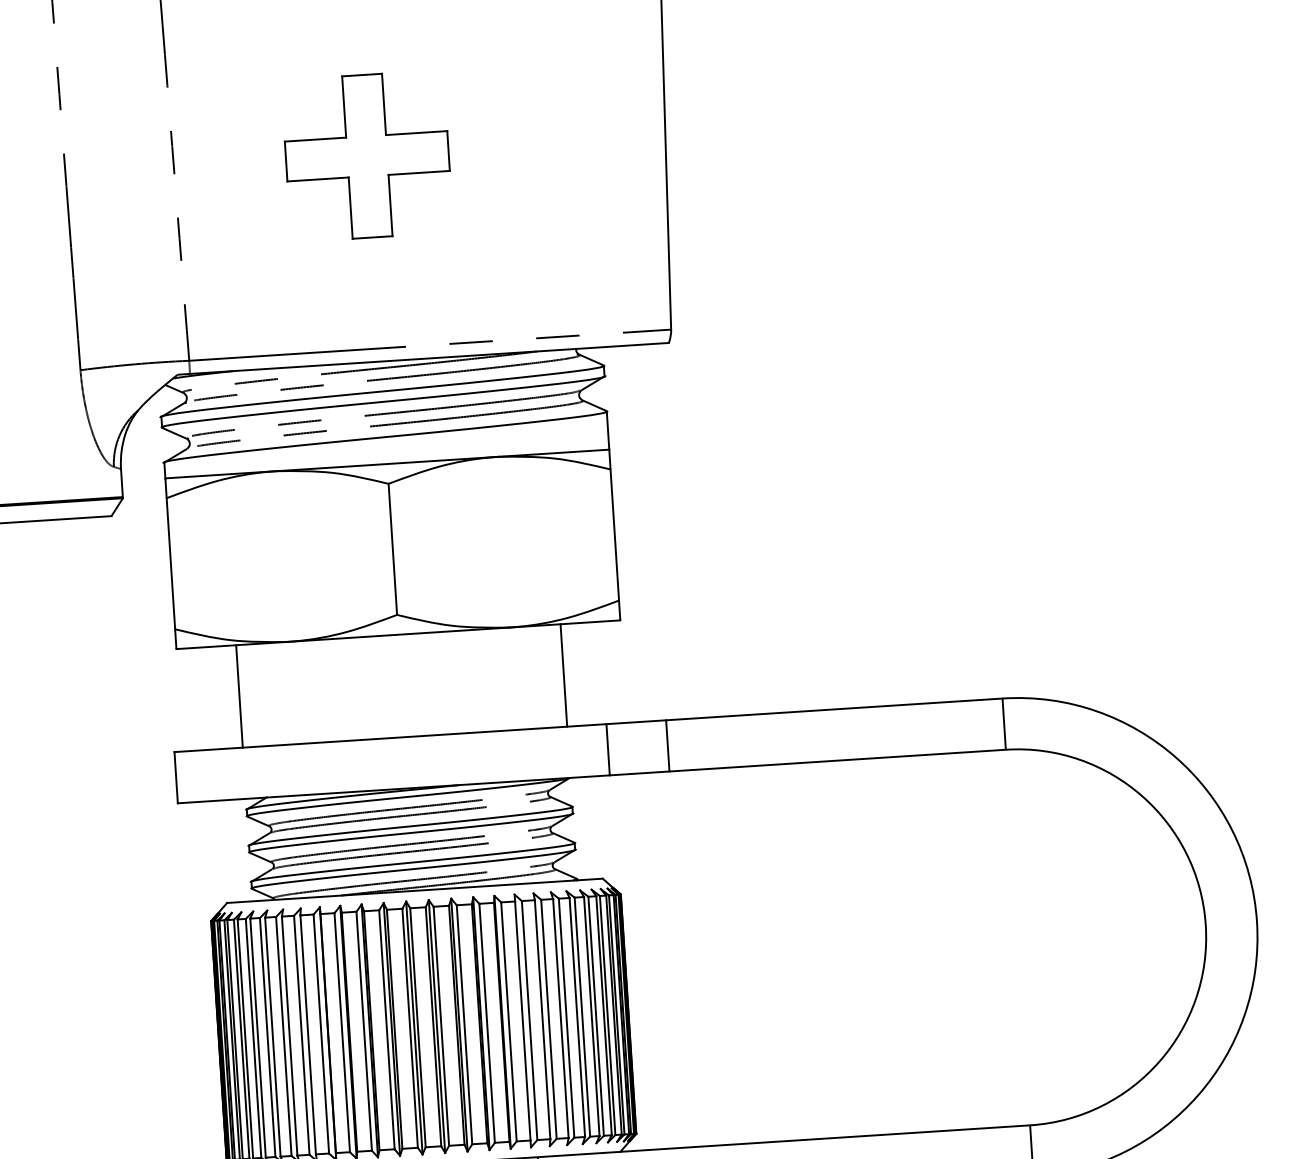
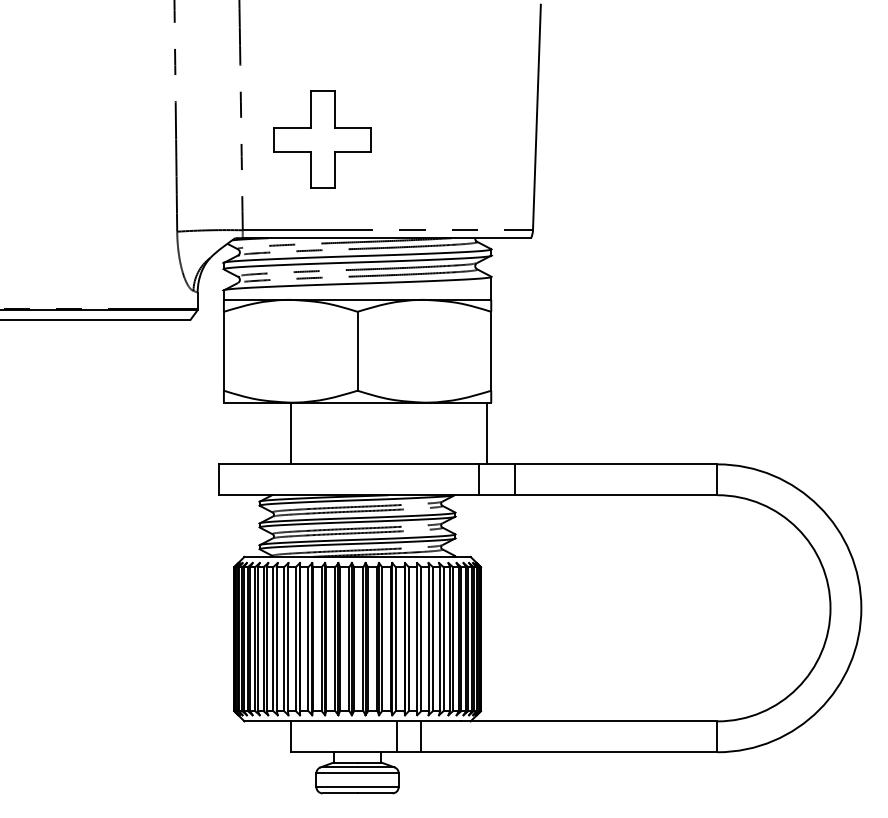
part: (367, 156) -> (322, 139), moved
line: (564, 675) -> (487, 433), moved
line: (238, 696) -> (290, 433), moved

